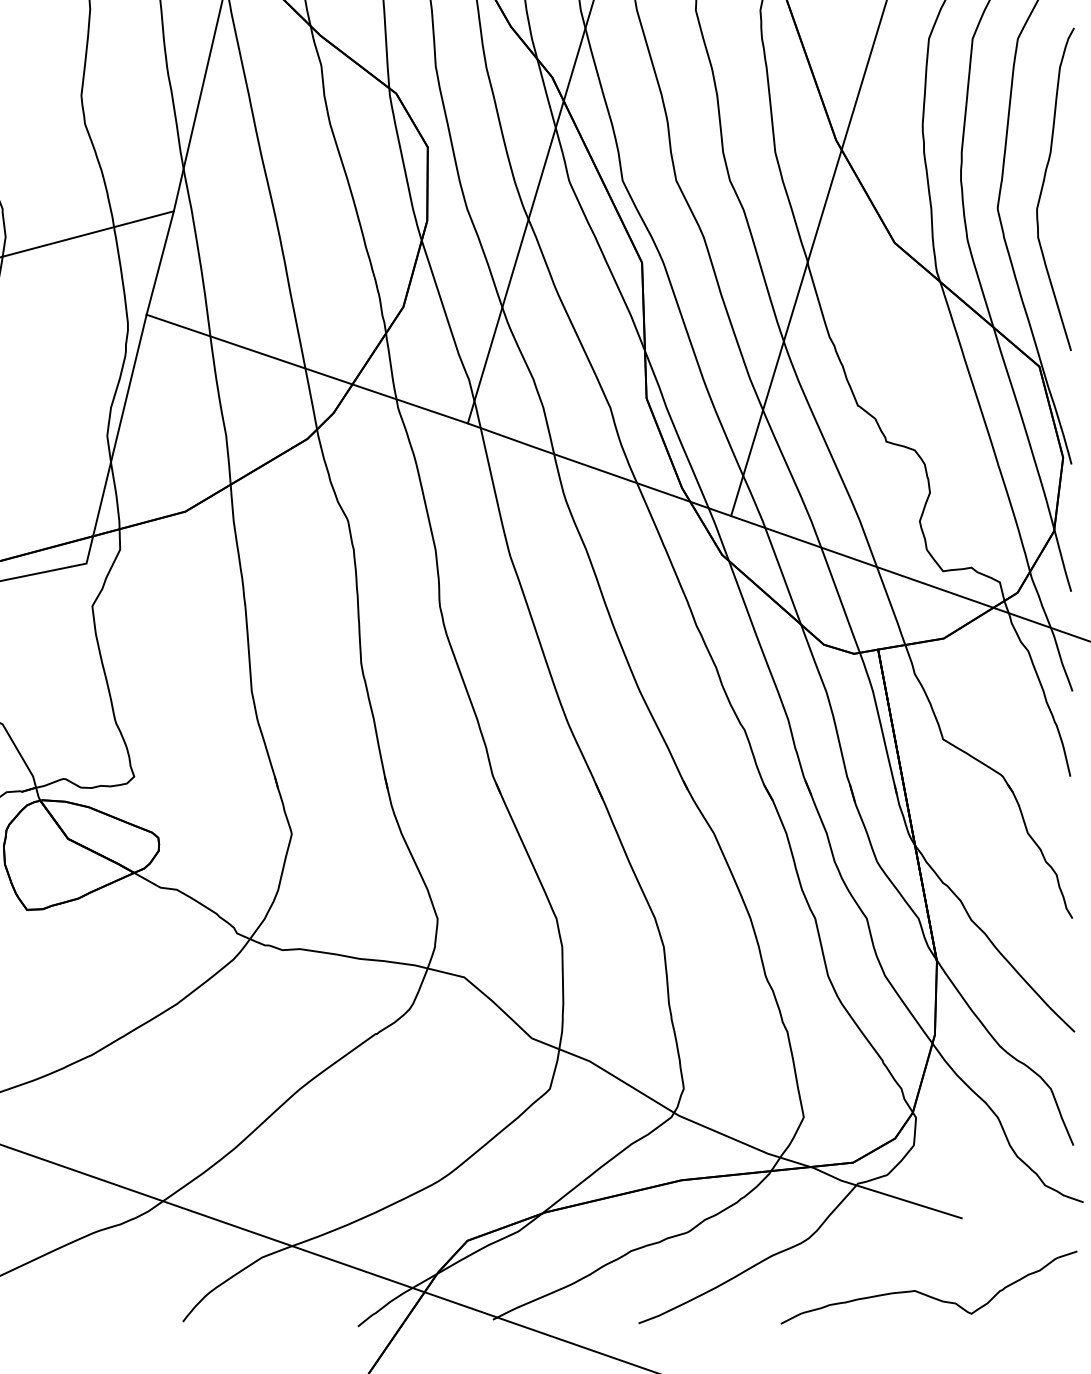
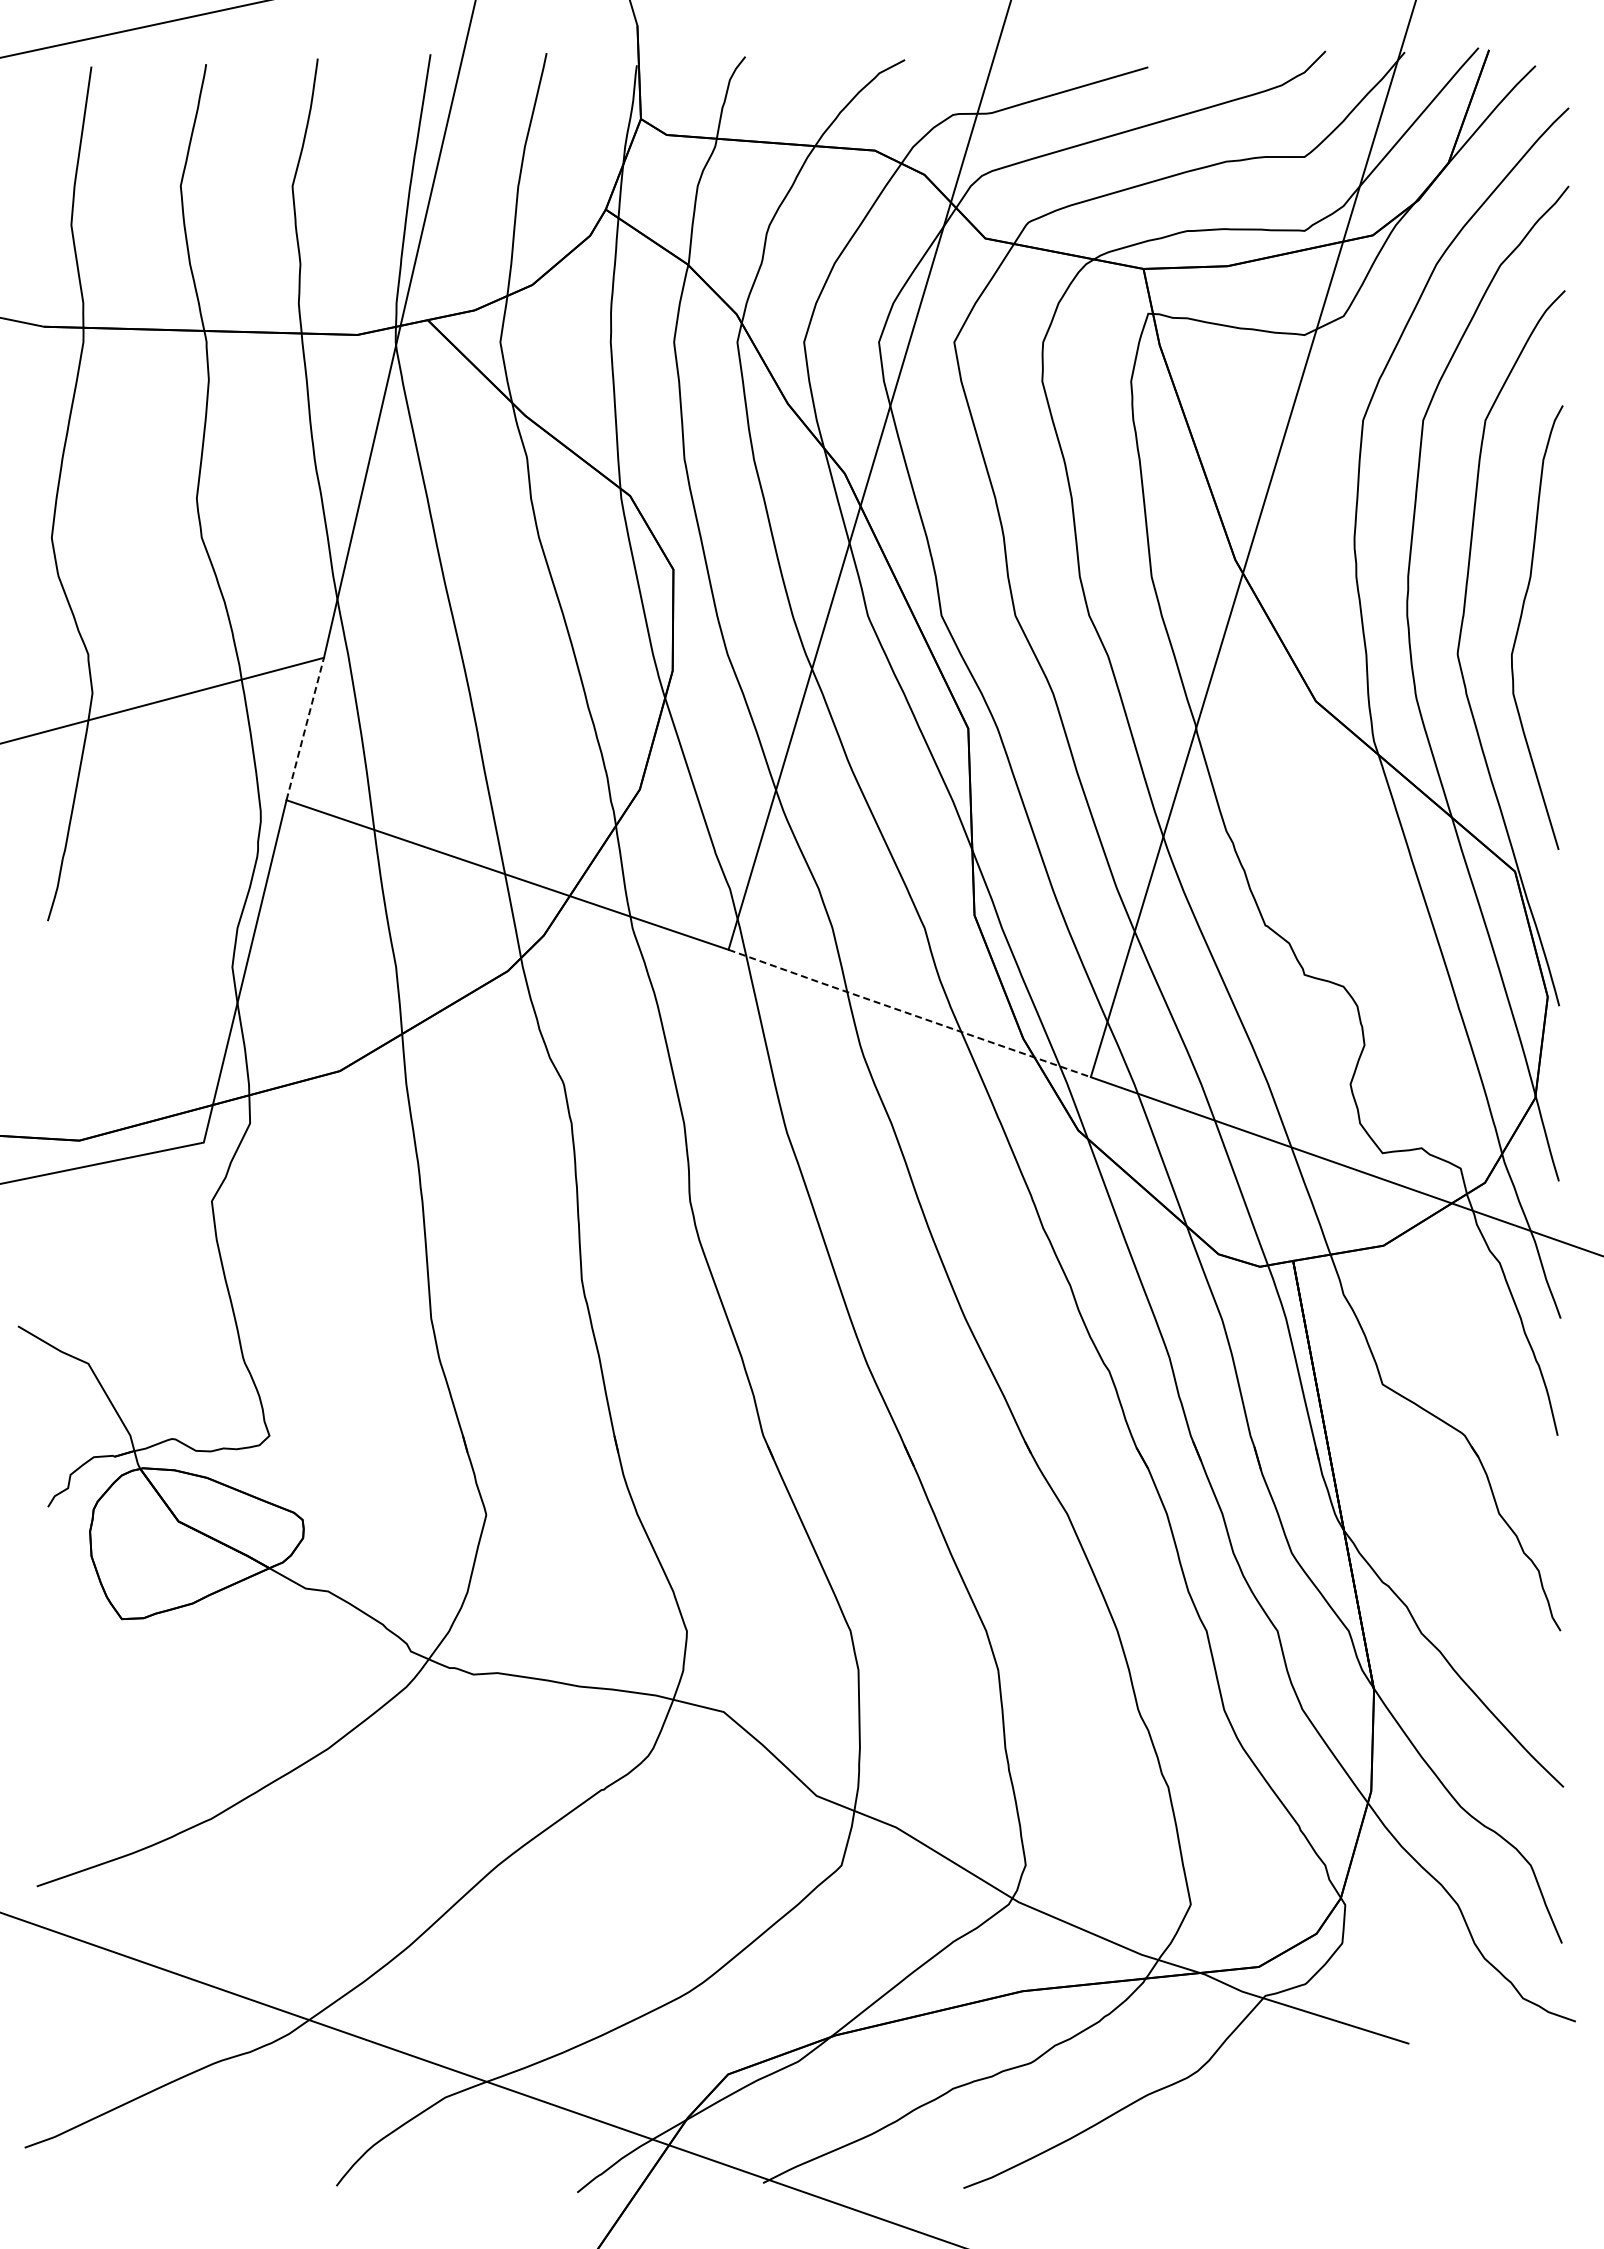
line: (160, 263) -> (305, 729), solid -> dashed
line: (599, 469) -> (909, 1013), solid -> dashed
curve: (927, 1294) -> (1360, 2148), removed

